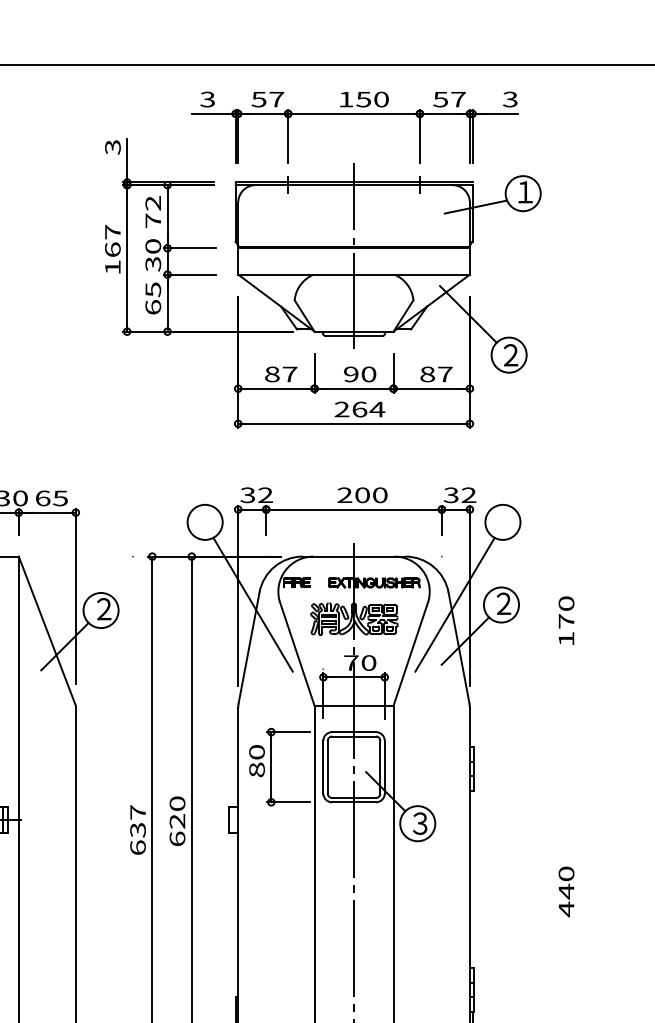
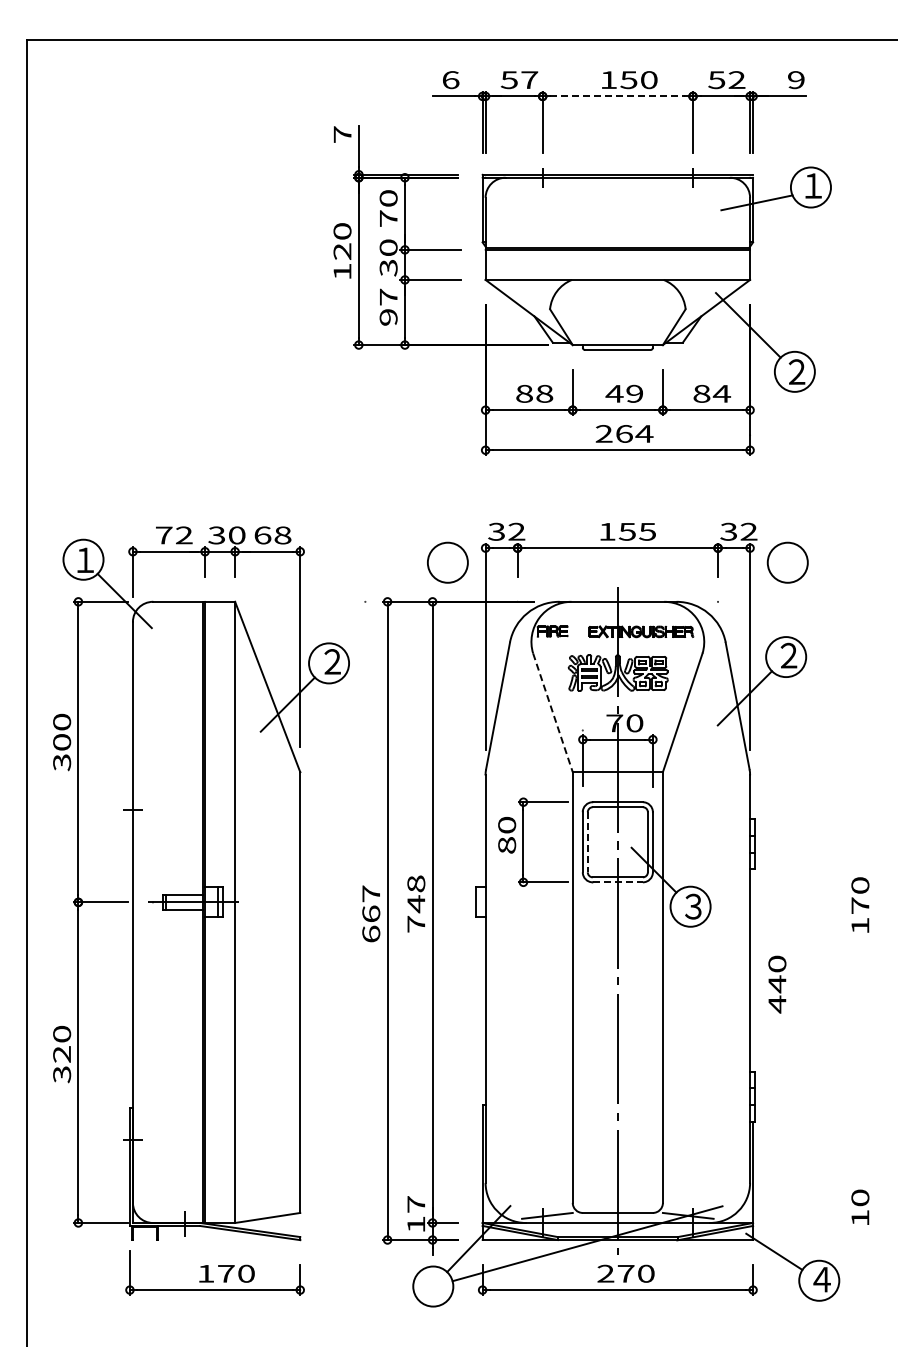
text: (207, 99) -> (450, 80), 3 -> 6
text: (457, 99) -> (736, 79), 57 -> 52
text: (509, 99) -> (795, 80), 3 -> 9
line: (353, 113) -> (617, 96), solid -> dashed
text: (112, 147) -> (342, 134), 3 -> 7
text: (153, 203) -> (388, 198), 72 -> 70
text: (112, 240) -> (342, 241), 167 -> 120
line: (353, 255) -> (617, 258), removed
text: (153, 297) -> (388, 306), 65 -> 97
text: (289, 374) -> (544, 393), 87 -> 88
text: (359, 374) -> (624, 393), 90 -> 49
text: (444, 374) -> (721, 393), 87 -> 84
text: (362, 494) -> (627, 531), 200 -> 155
text: (60, 498) -> (282, 535), 65 -> 68
line: (253, 604) -> (502, 656), removed
line: (454, 604) -> (732, 656), removed
text: (566, 620) -> (860, 904), moved
line: (296, 653) -> (552, 712), solid -> dashed
line: (327, 767) -> (587, 842), solid -> dashed
line: (354, 802) -> (618, 882), solid -> dashed
text: (177, 820) -> (416, 903), 620 -> 748
text: (138, 829) -> (371, 913), 637 -> 667
text: (566, 891) -> (777, 984), moved

